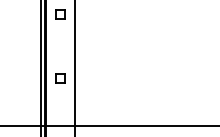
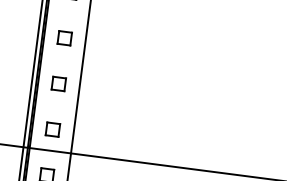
part: (60, 46) -> (65, 38), added
part: (60, 111) -> (53, 129), added

